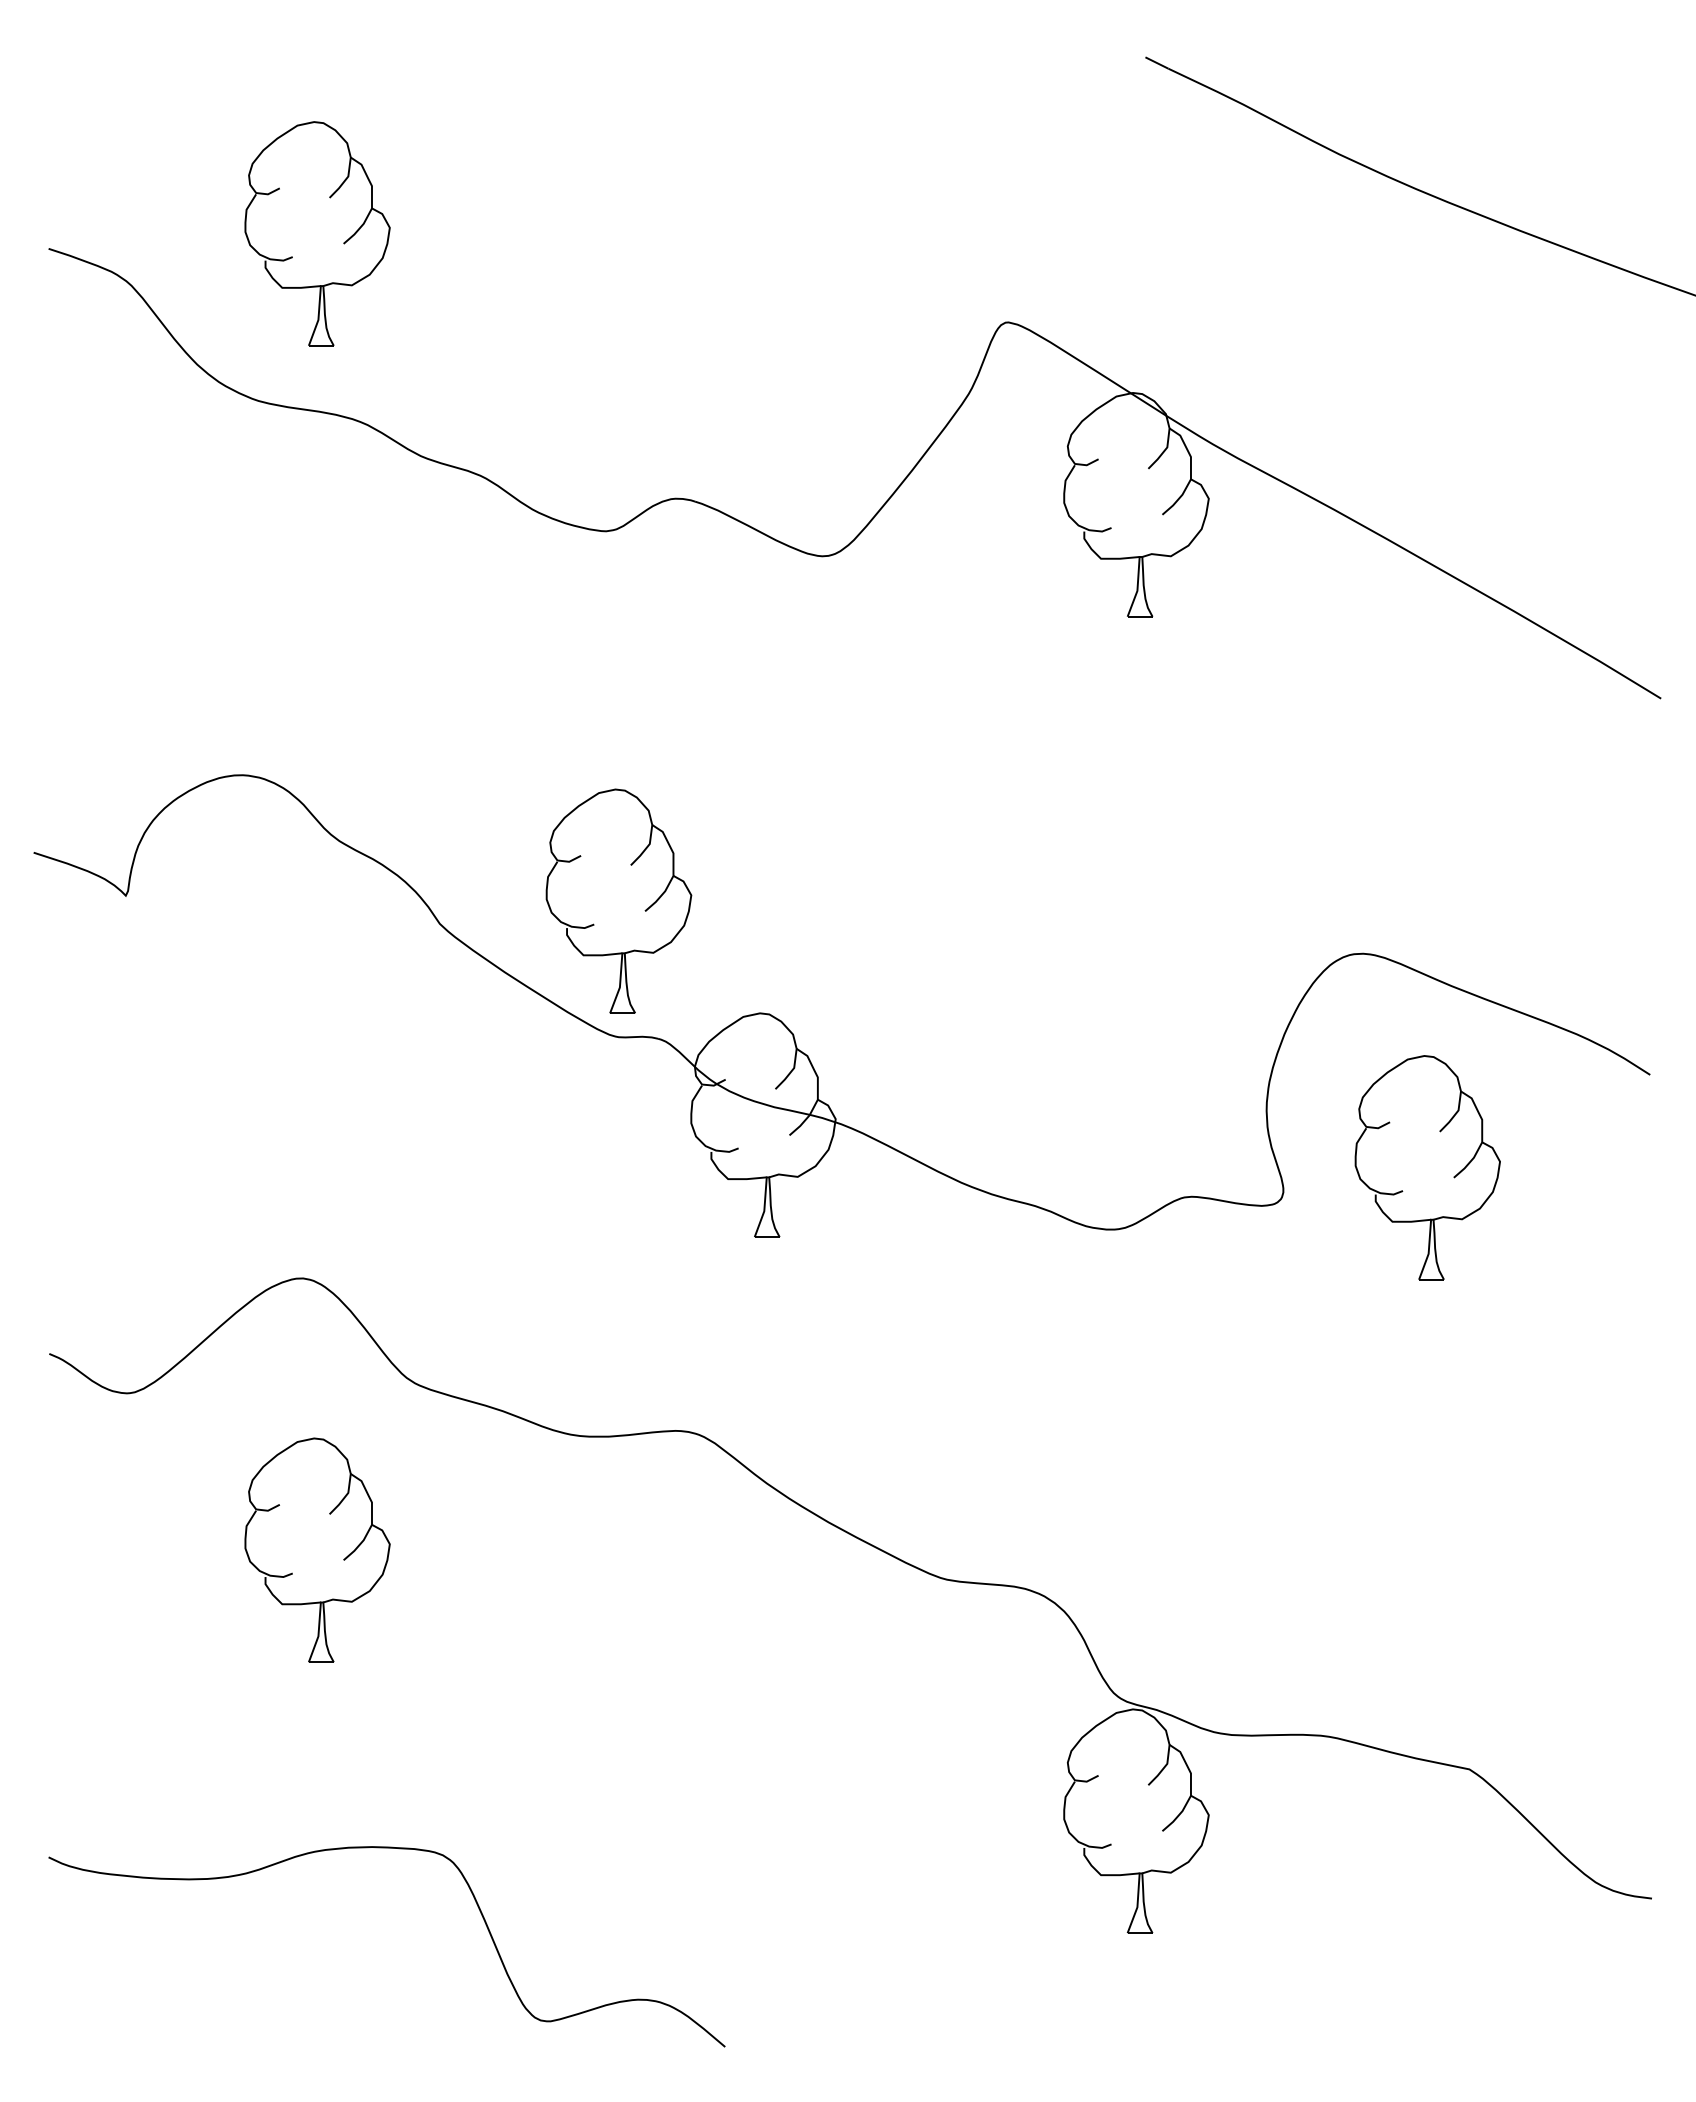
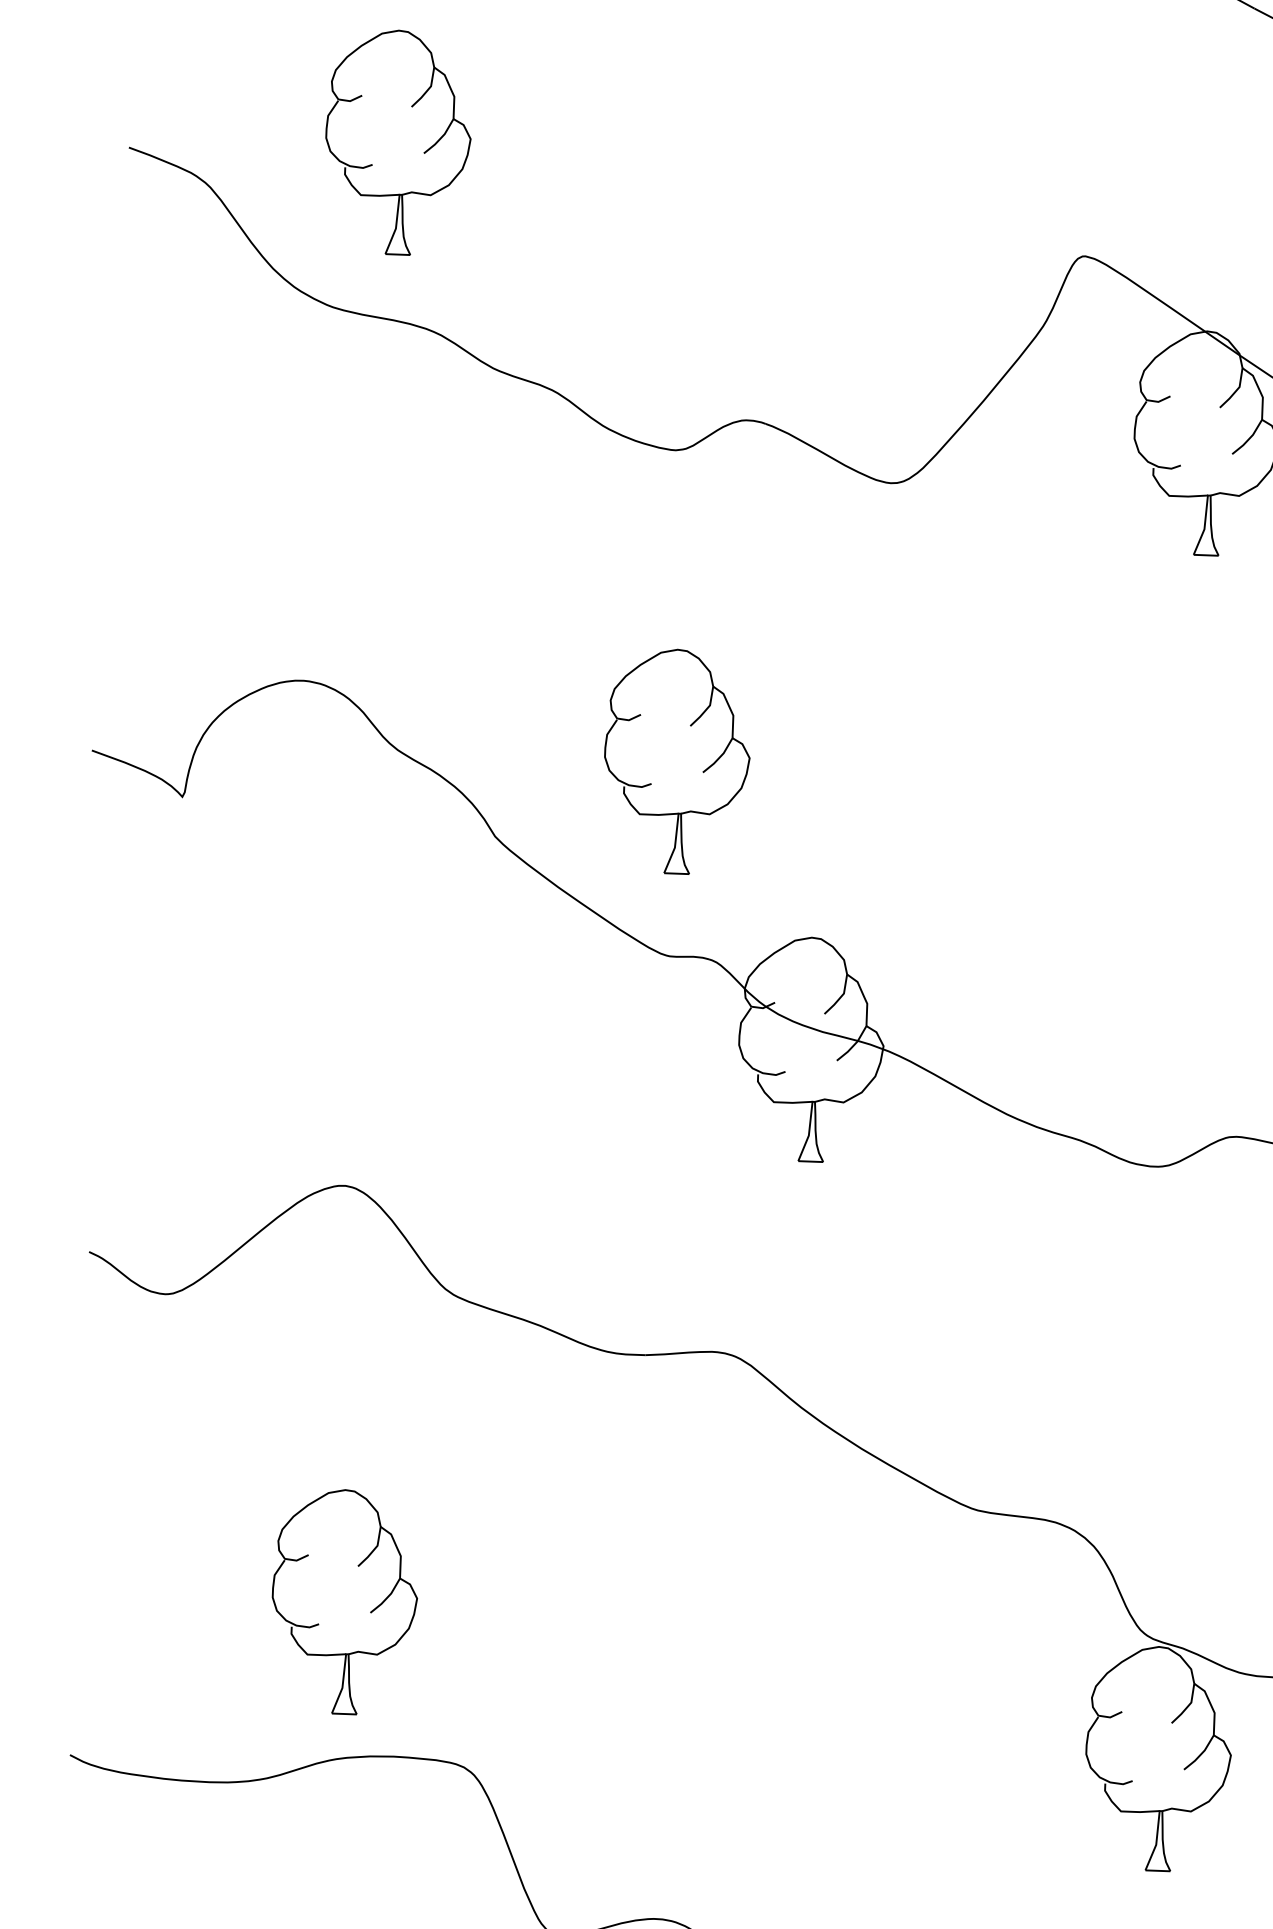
part: (644, 910) -> (702, 771), moved
part: (343, 1559) -> (370, 1612), moved

